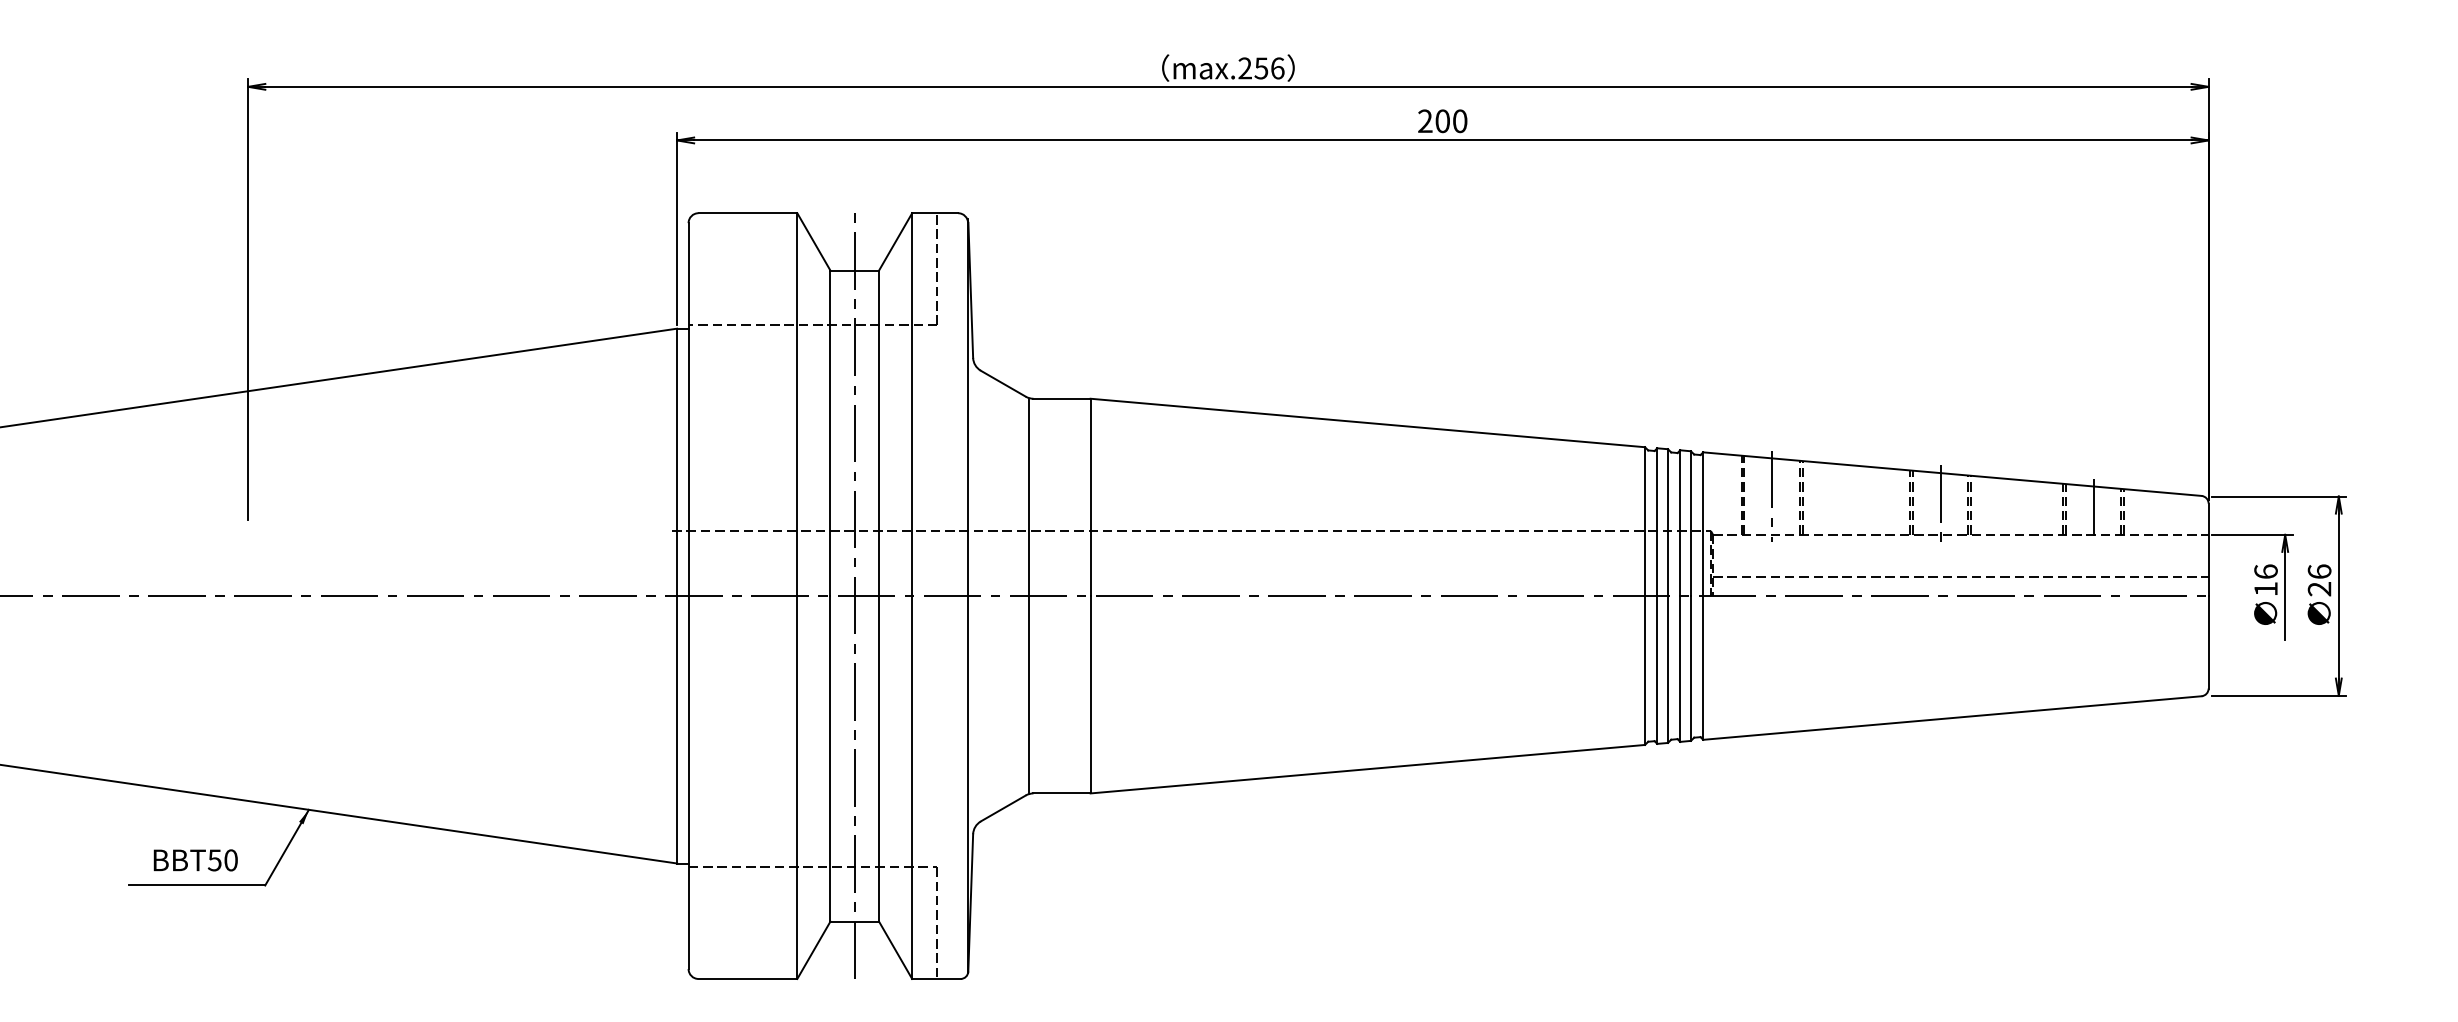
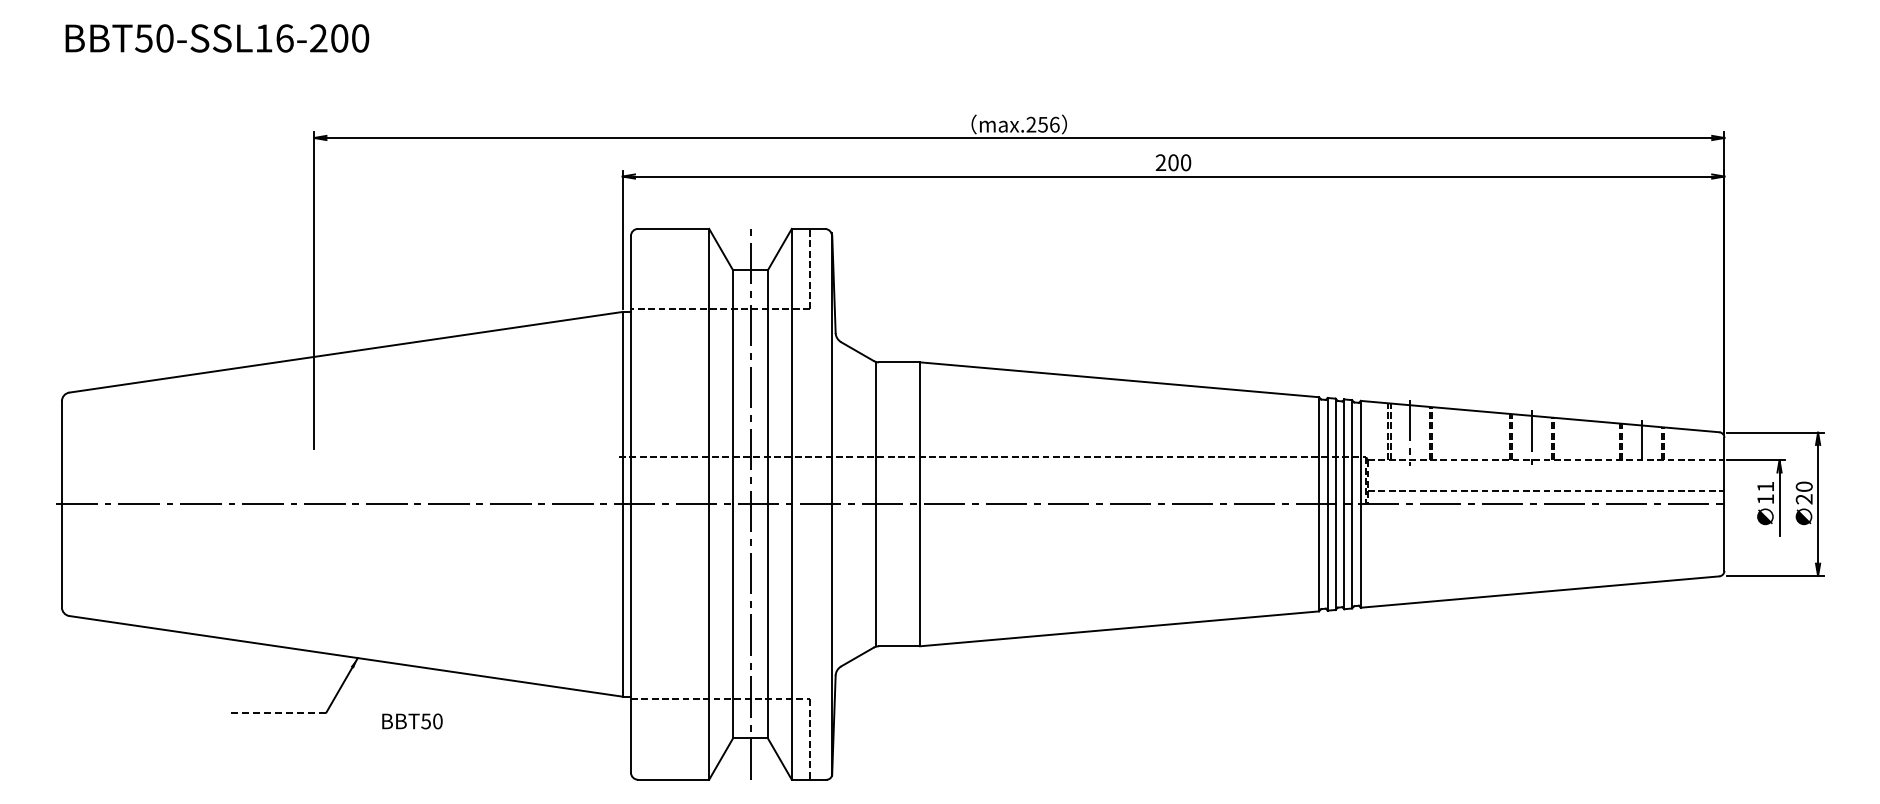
text: (2265, 571) -> (1765, 486), 16 -> 11
text: (2318, 571) -> (1803, 486), 26 -> 20
text: (195, 860) -> (412, 721), moved
line: (197, 885) -> (277, 712), solid -> dashed

